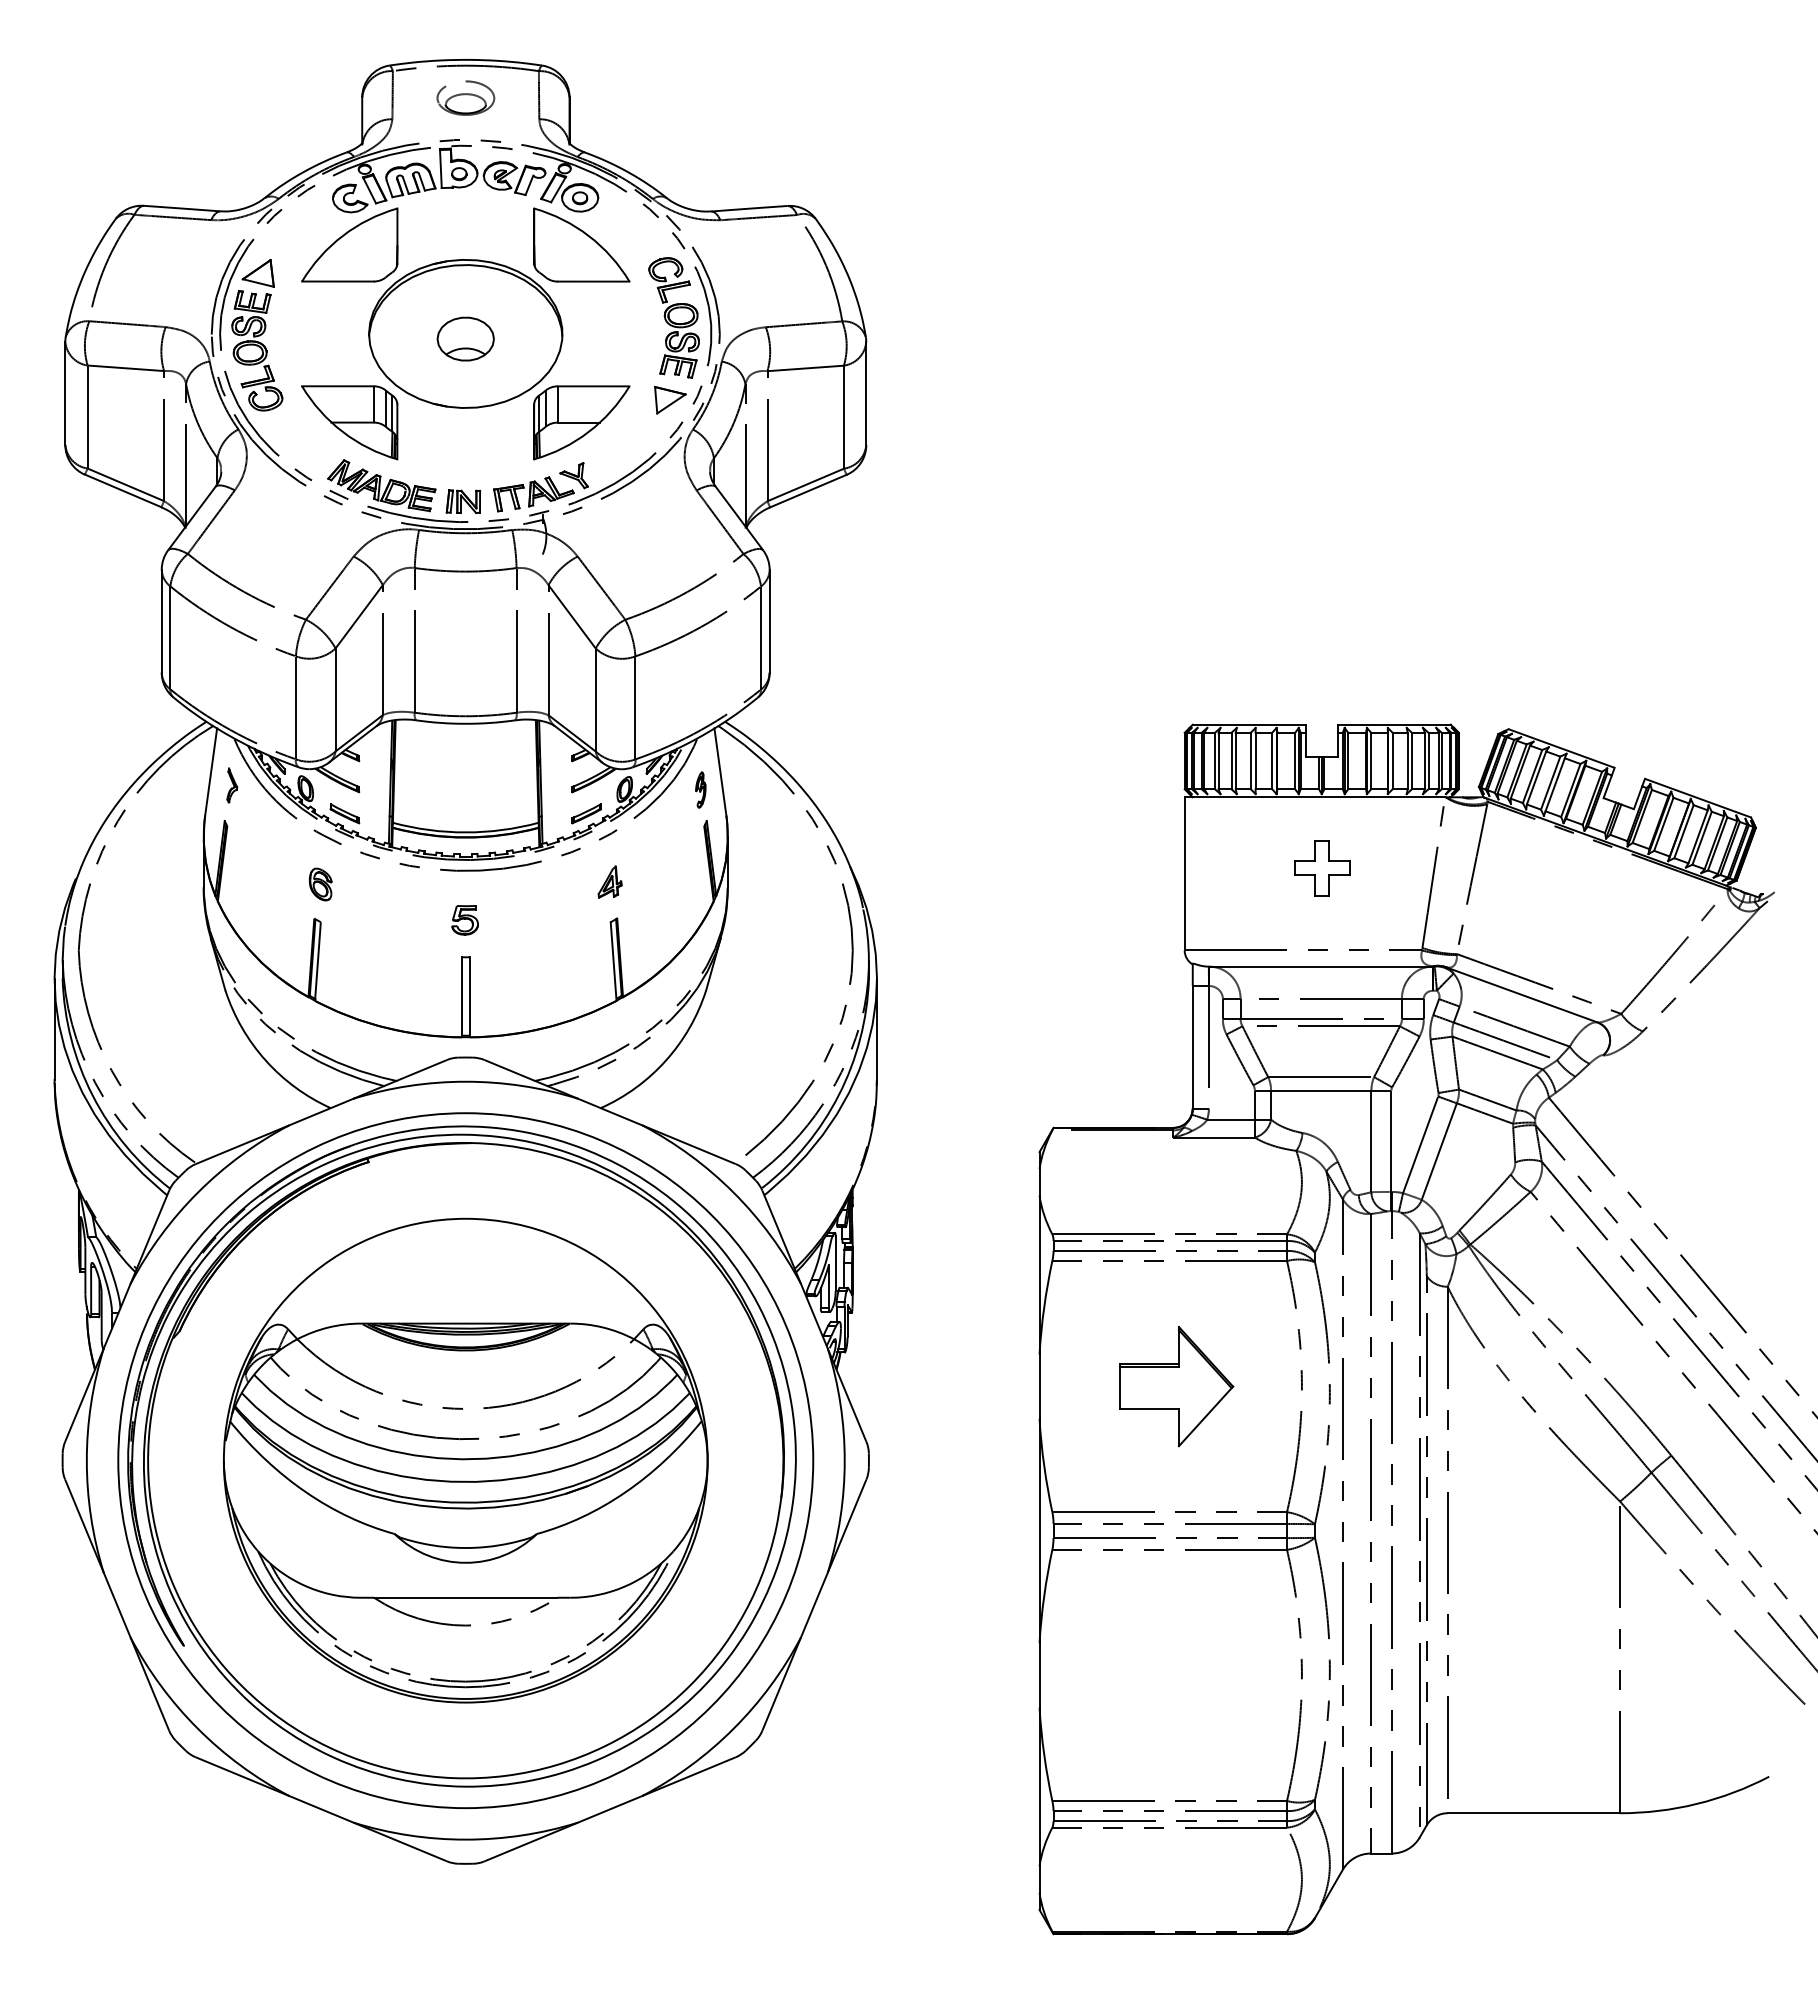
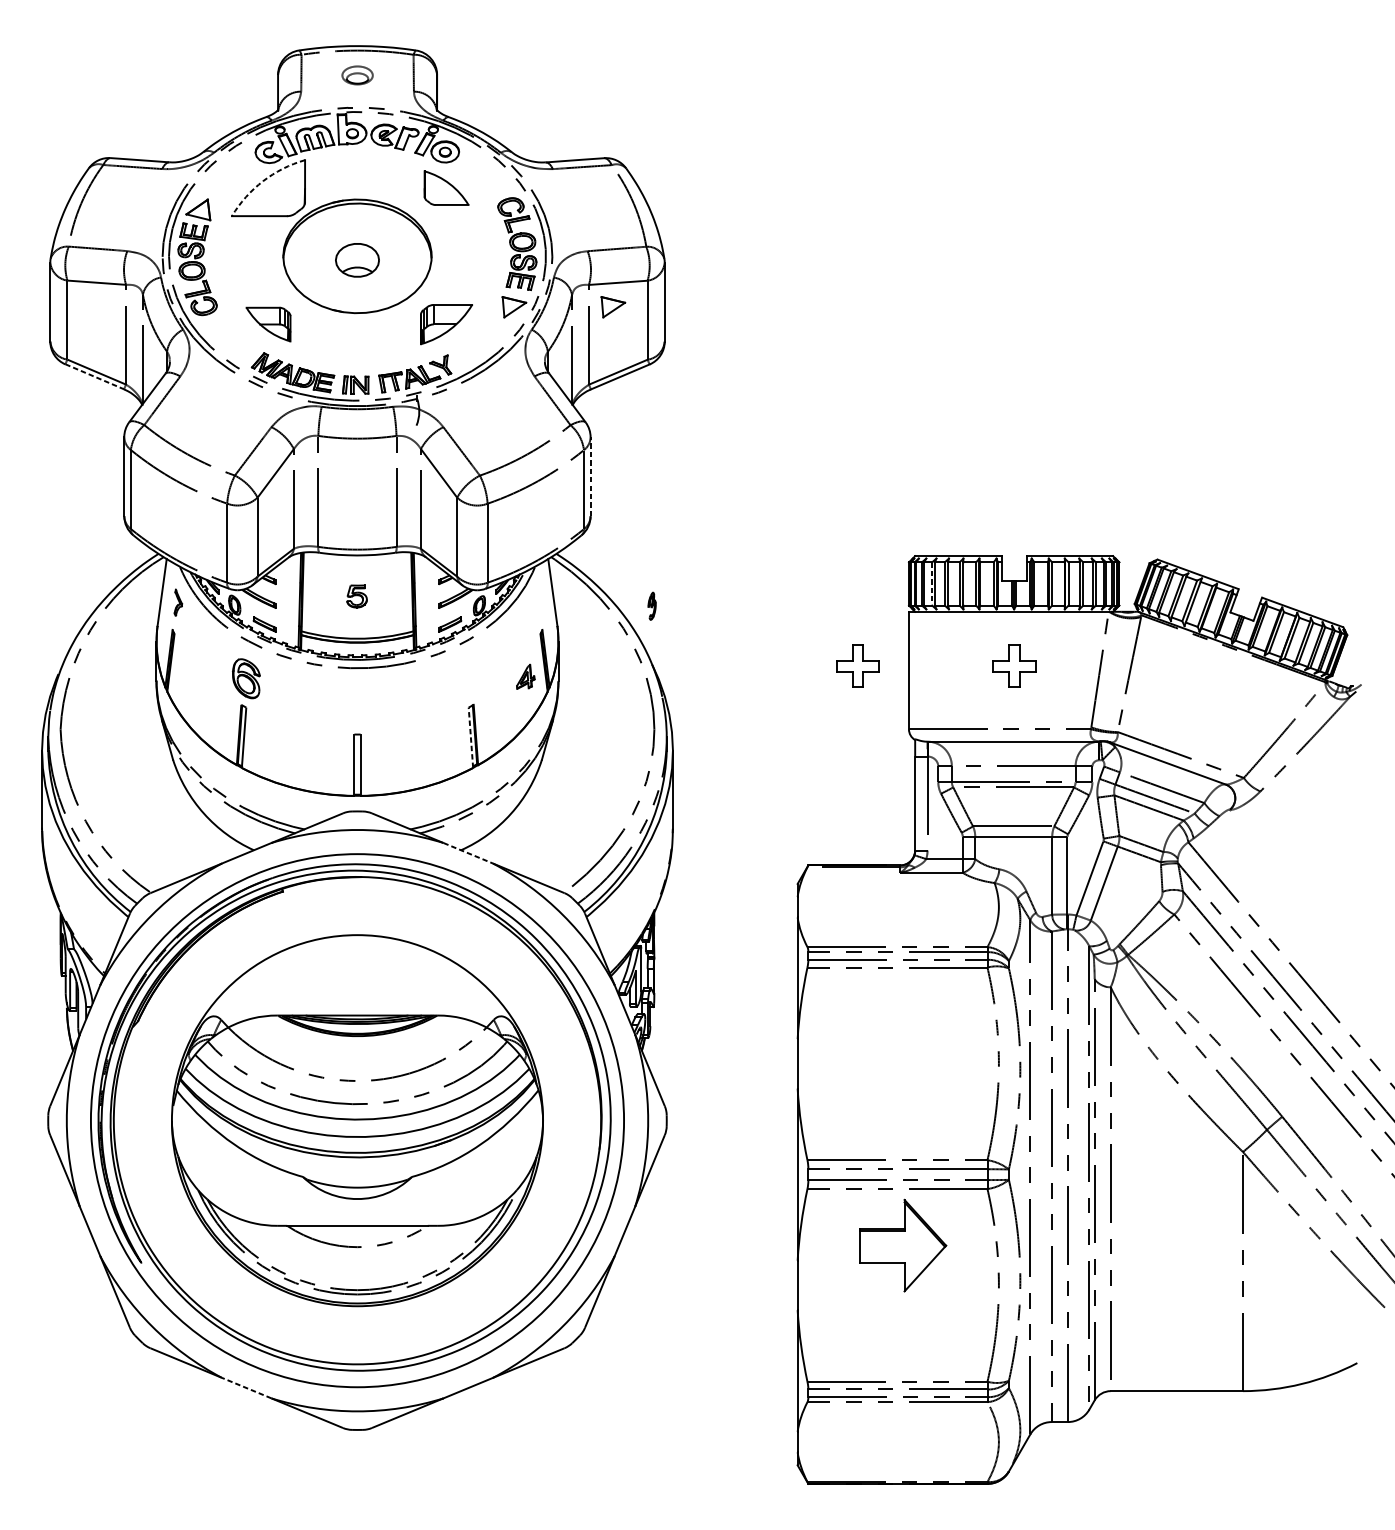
part: (465, 97) -> (357, 74), size x0.7
arc: (342, 235) -> (262, 180), solid -> dashed
part: (581, 244) -> (446, 187), size x0.6
part: (799, 400) -> (613, 307), added
part: (349, 422) -> (268, 324), size x0.6
part: (581, 422) -> (446, 324), size x0.7
line: (123, 490) -> (94, 376), solid -> dashed
line: (769, 621) -> (590, 476), solid -> dashed
line: (1214, 761) -> (931, 584), solid -> dashed
part: (700, 789) -> (651, 605), moved
part: (1118, 868) -> (858, 666), added
part: (609, 881) -> (525, 676), moved
part: (320, 884) -> (246, 678), size x1.6
part: (464, 920) -> (356, 596), moved
line: (613, 961) -> (470, 737), solid -> dashed
line: (610, 1112) -> (468, 853), solid -> dashed
part: (1176, 1386) -> (902, 1245), moved
line: (321, 1809) -> (246, 1388), solid -> dashed

